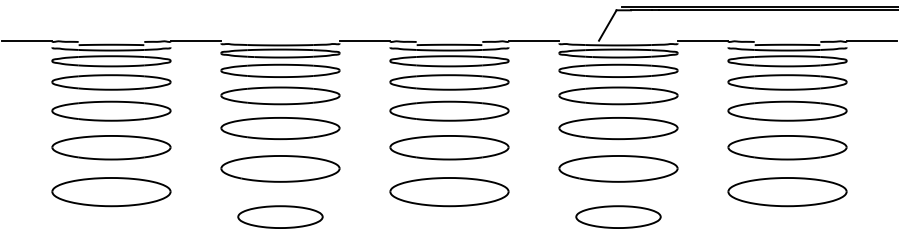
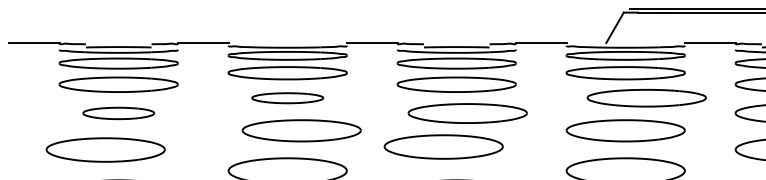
part: (280, 95) -> (287, 97), size x0.6
part: (618, 95) -> (646, 97), moved
part: (111, 110) -> (118, 112), size x0.6
part: (449, 110) -> (467, 112), moved
part: (280, 128) -> (301, 130), moved
part: (111, 147) -> (105, 149), moved
part: (449, 147) -> (443, 146), moved

